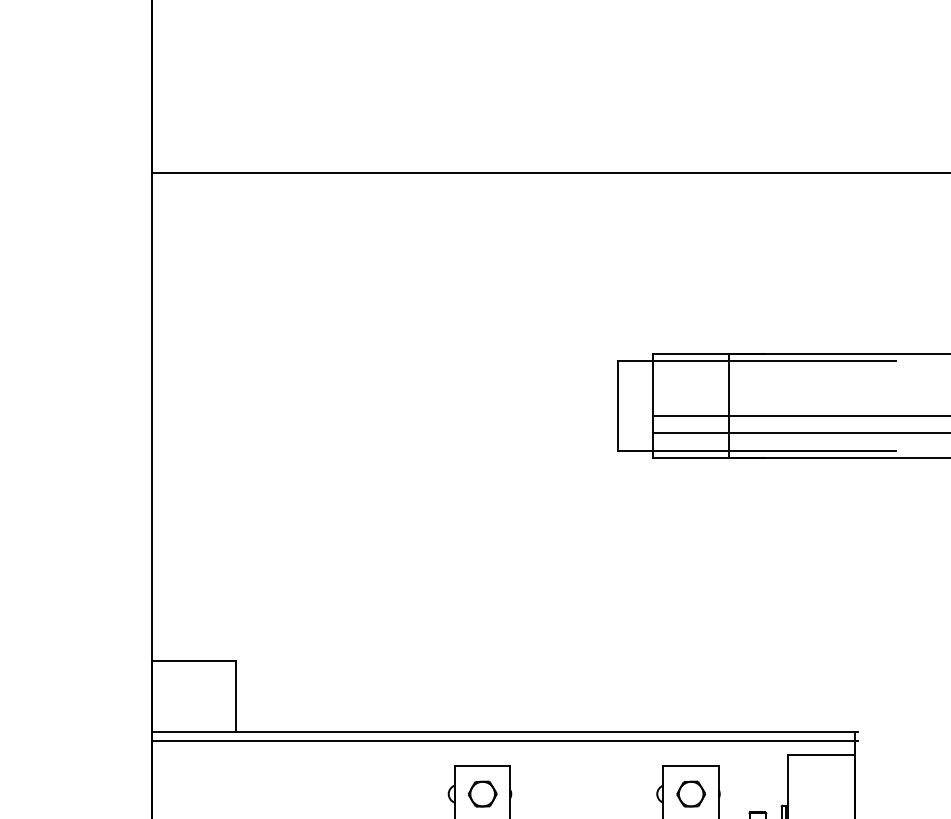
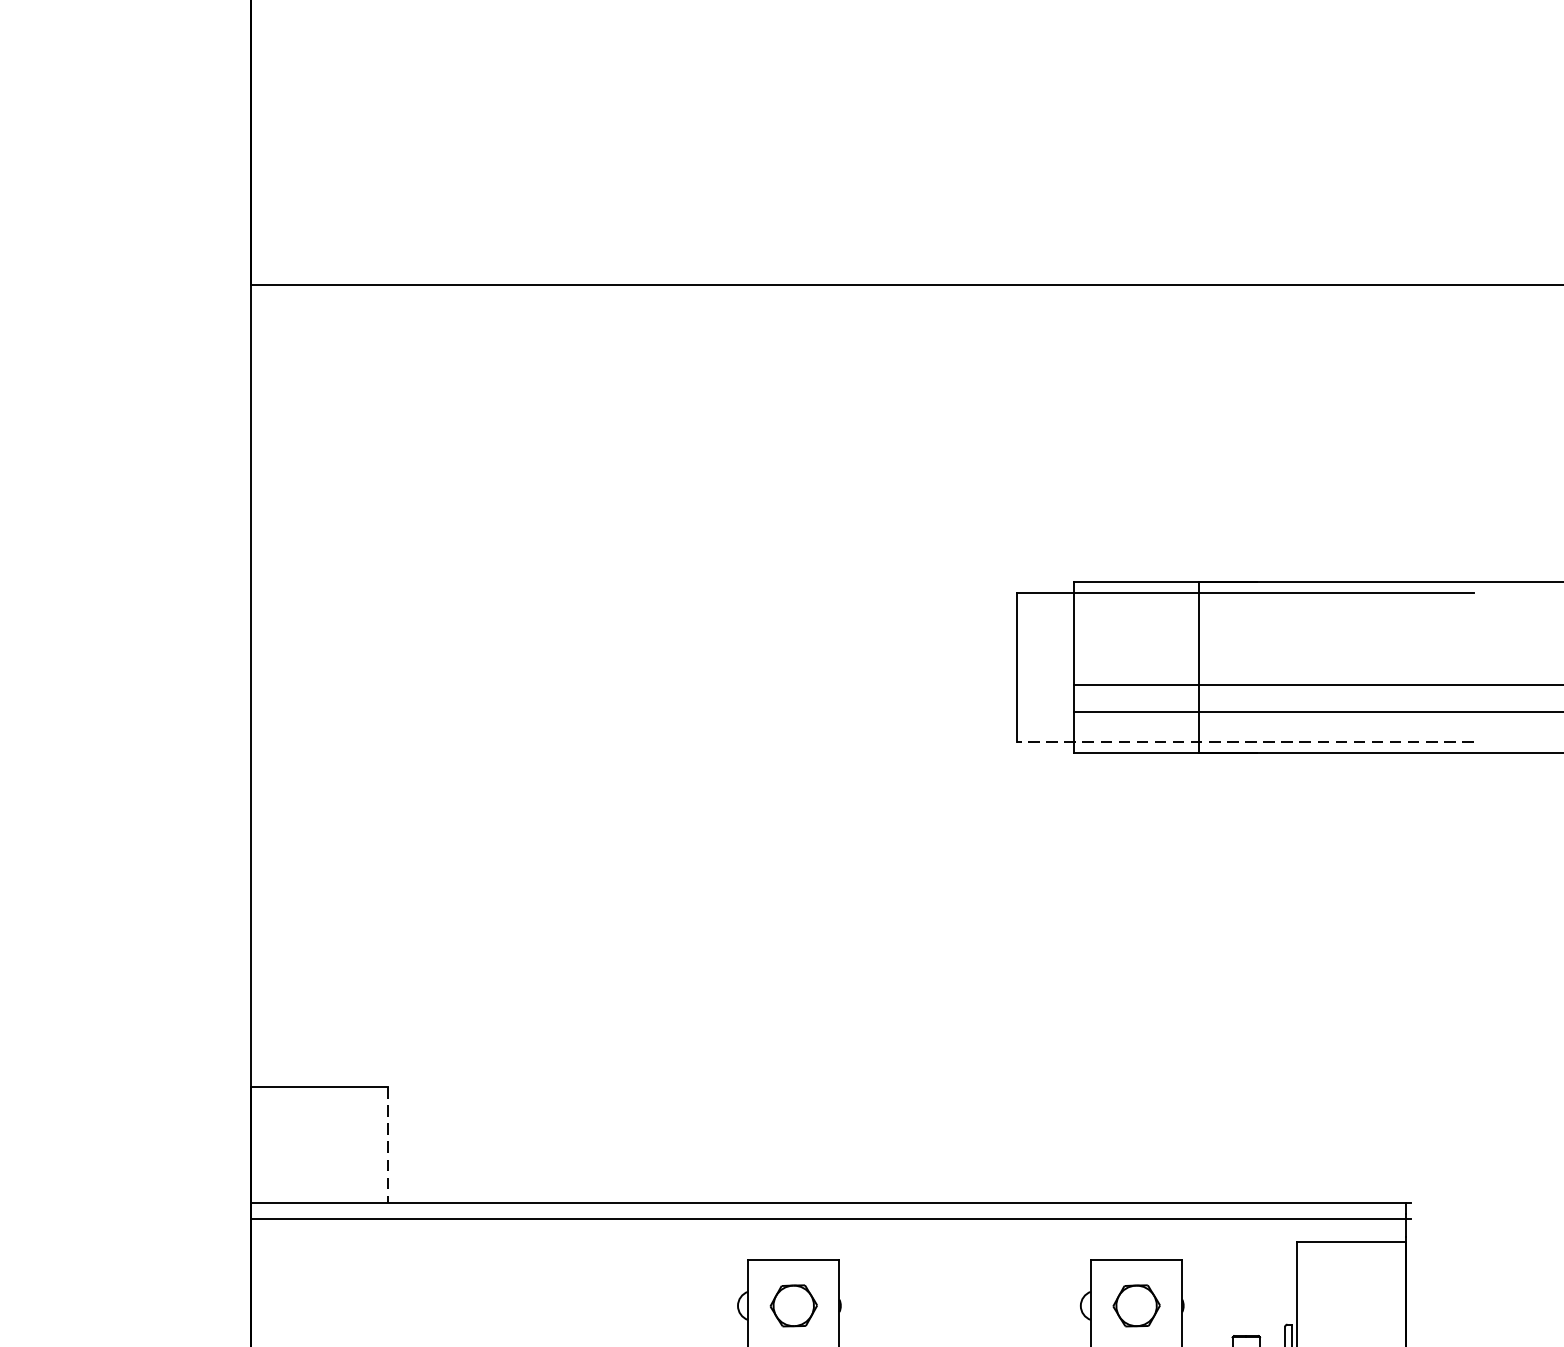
line: (756, 451) -> (1243, 742), solid -> dashed
line: (235, 696) -> (387, 1145), solid -> dashed

